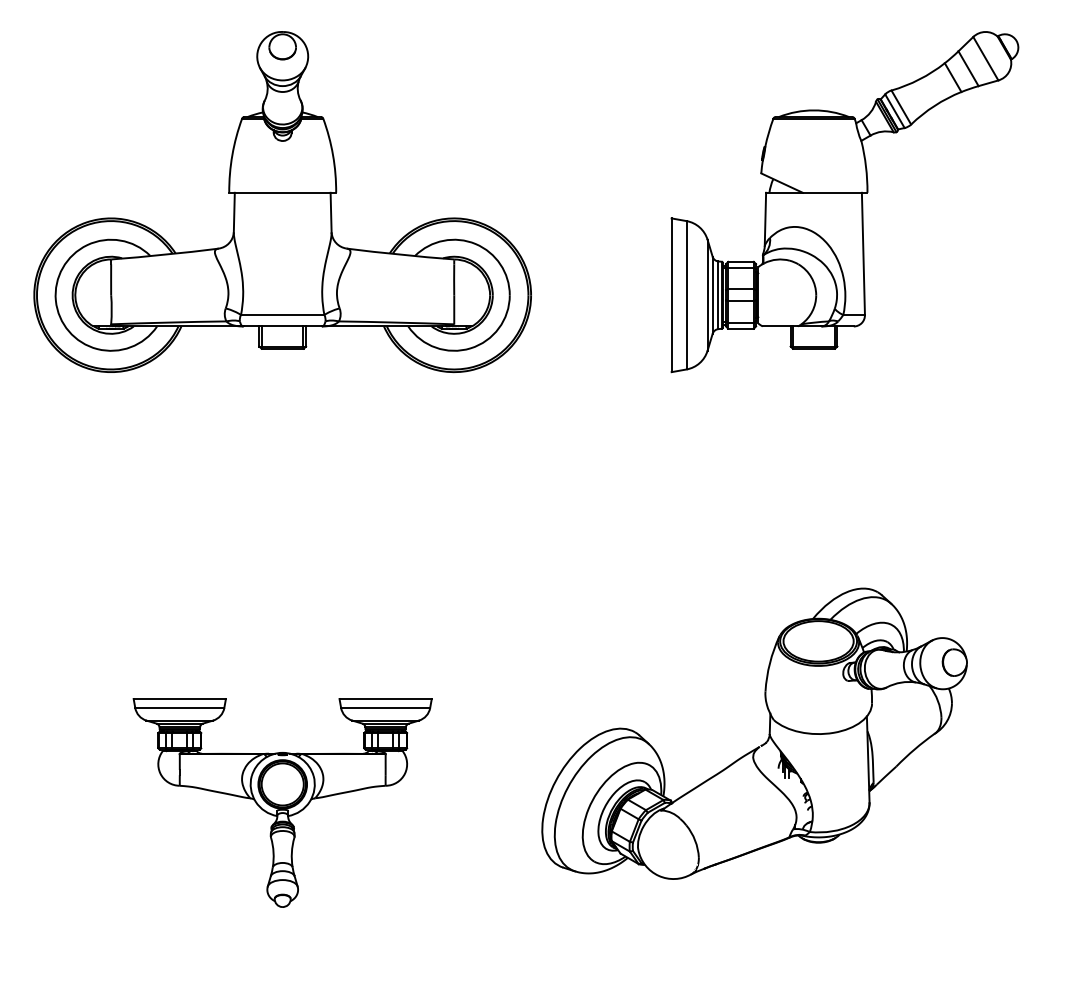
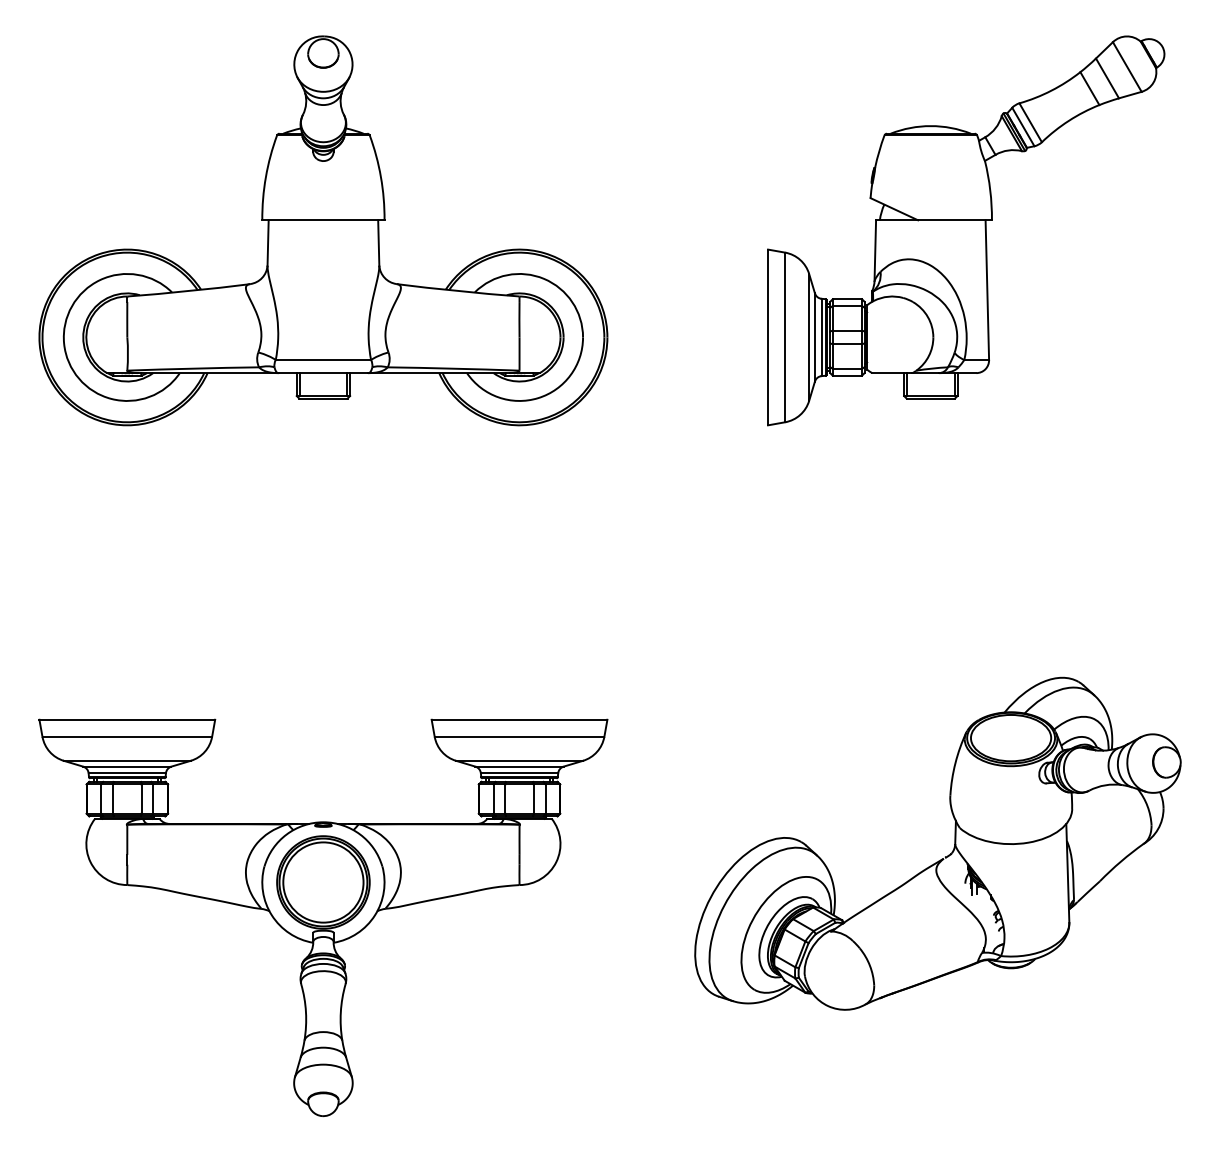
part: (761, 744) -> (945, 856), moved
part: (282, 802) -> (323, 917), size x1.67

